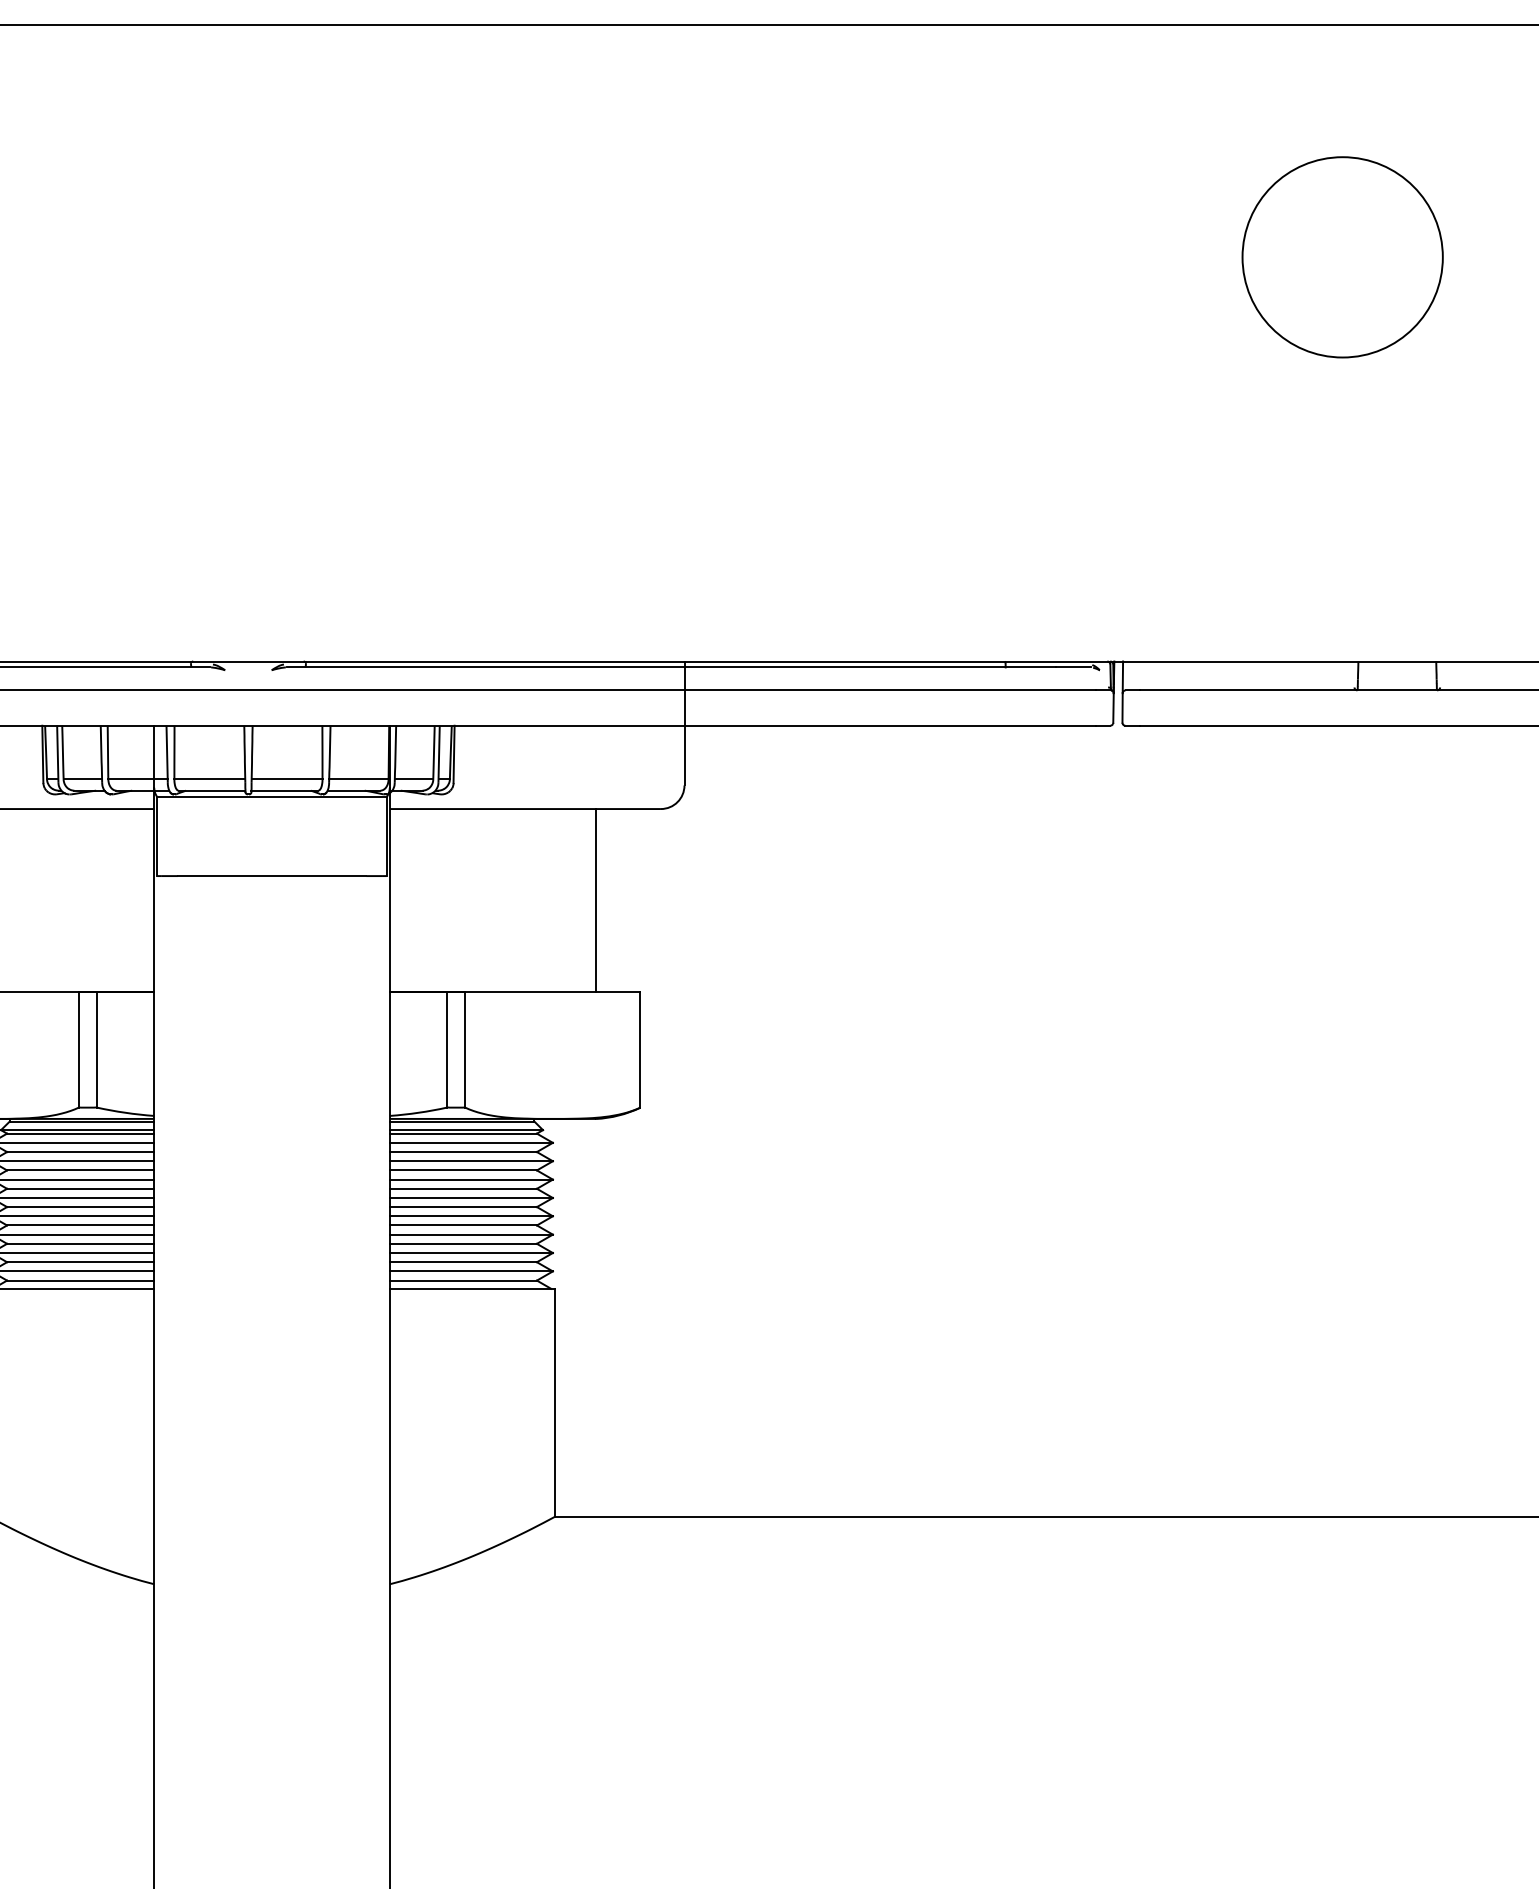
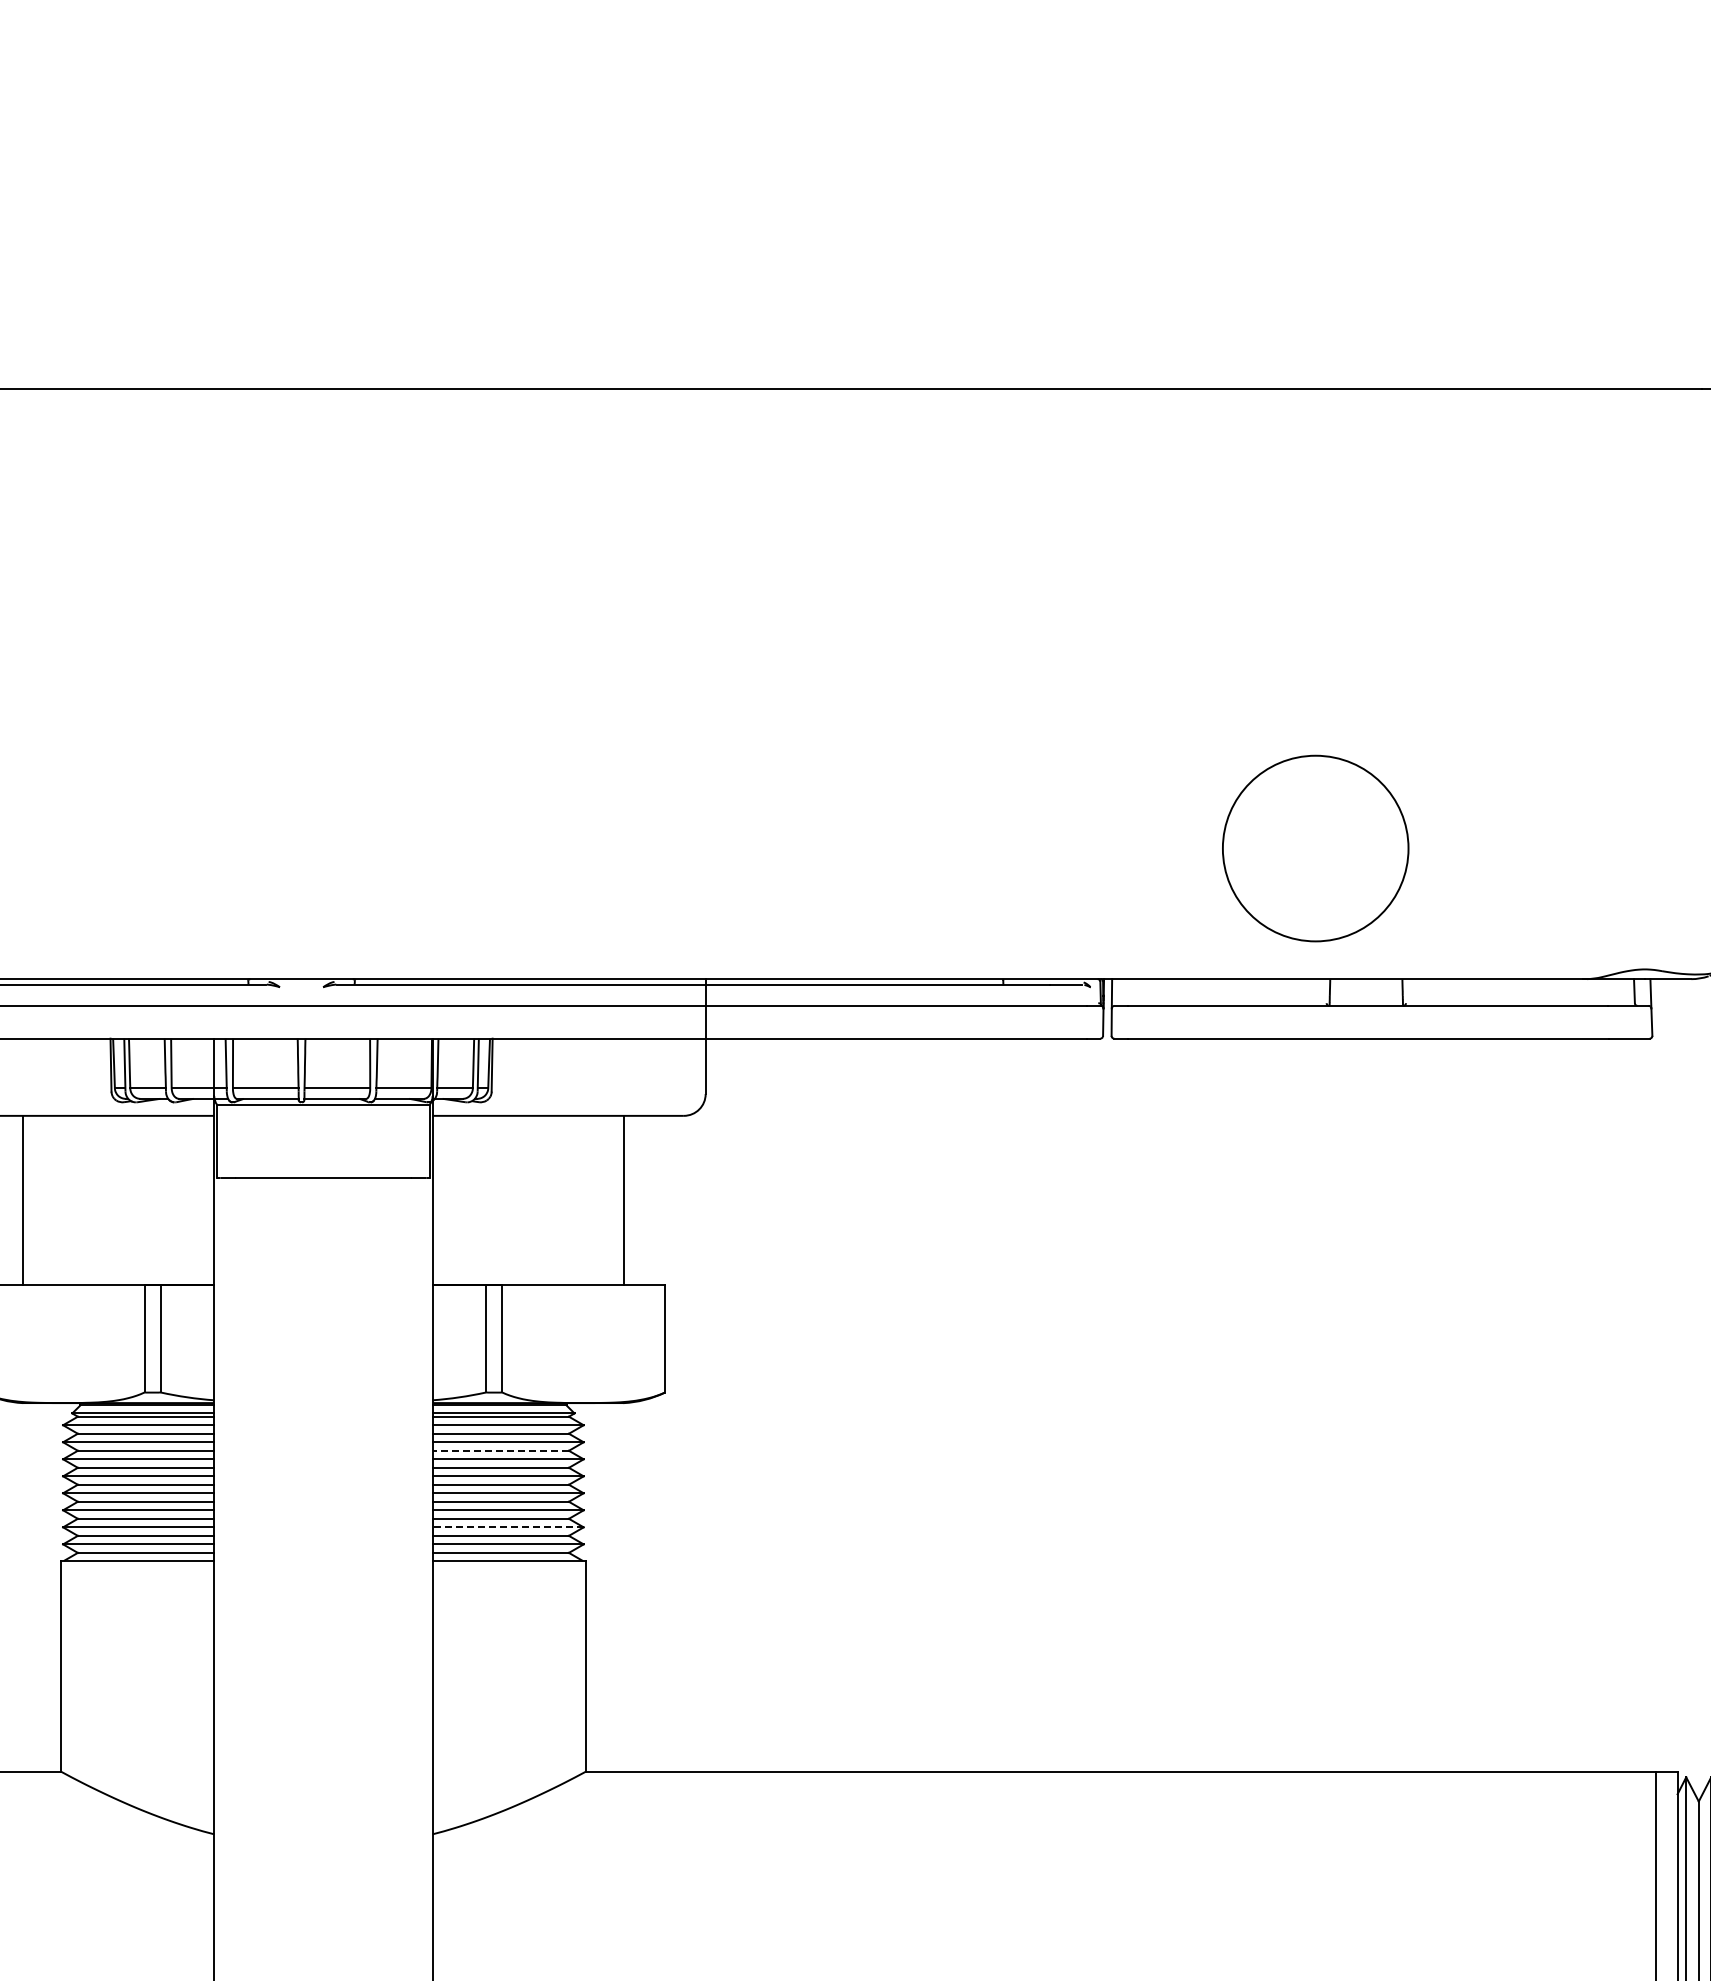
circle: (1342, 257) -> (1315, 848), moved
line: (463, 1170) -> (500, 1450), solid -> dashed
line: (471, 1253) -> (508, 1527), solid -> dashed

